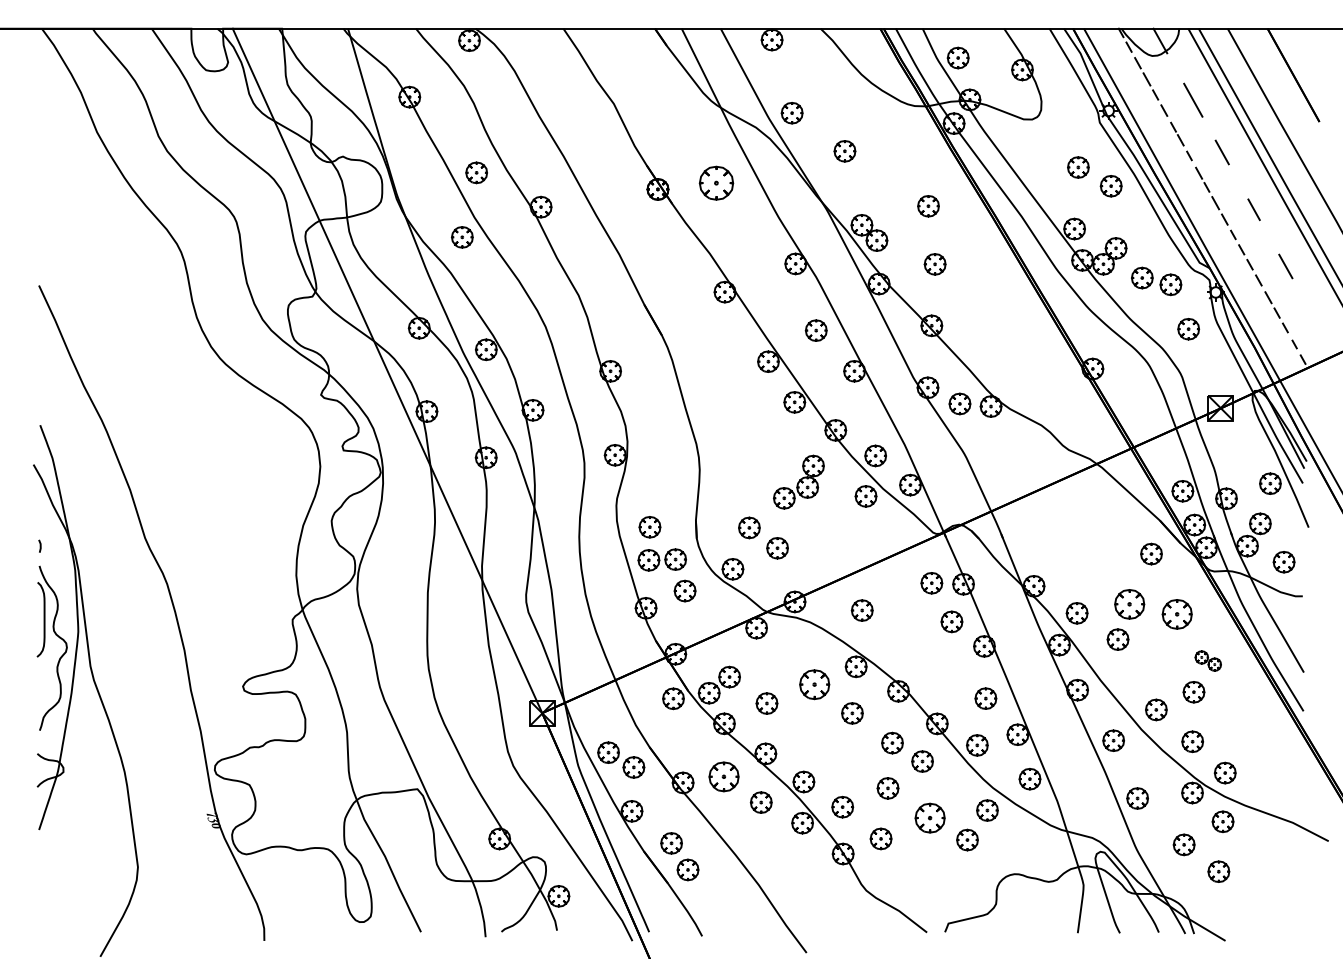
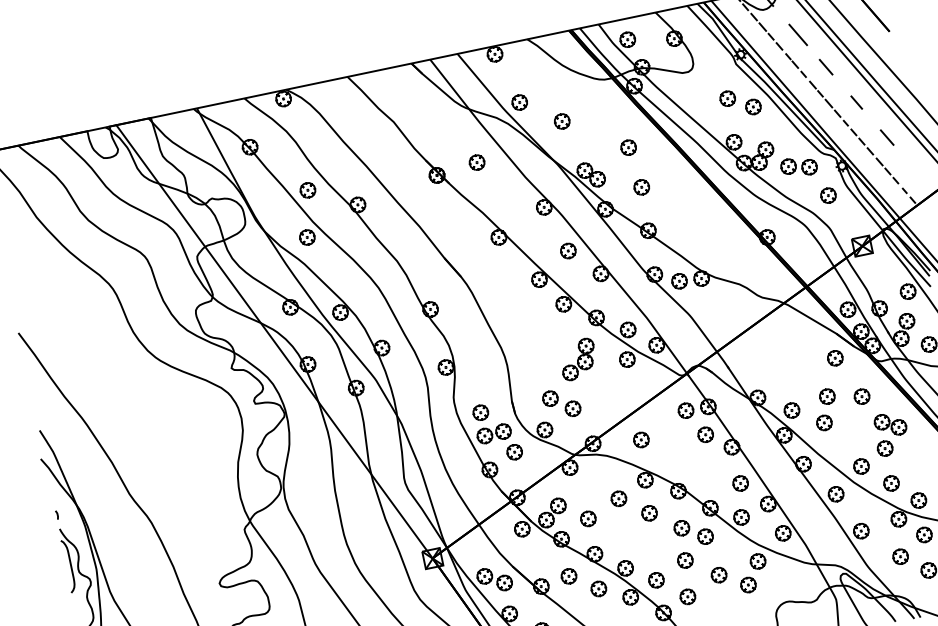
part: (716, 183) -> (477, 162), size x0.62
part: (1129, 604) -> (827, 396), size x0.71
part: (1176, 614) -> (861, 396), size x0.71
part: (1208, 660) -> (890, 424), size x1.67
part: (814, 684) -> (618, 498), size x0.71
part: (723, 776) -> (568, 576), size x0.71
part: (929, 817) -> (718, 574), size x0.71

